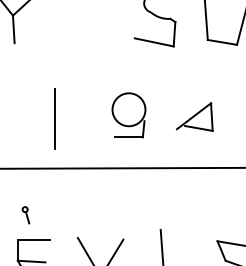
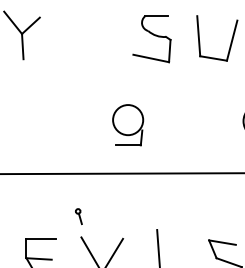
part: (194, 116) -> (188, 126), removed
line: (55, 117) -> (60, 127), removed
part: (25, 215) -> (78, 216), moved

